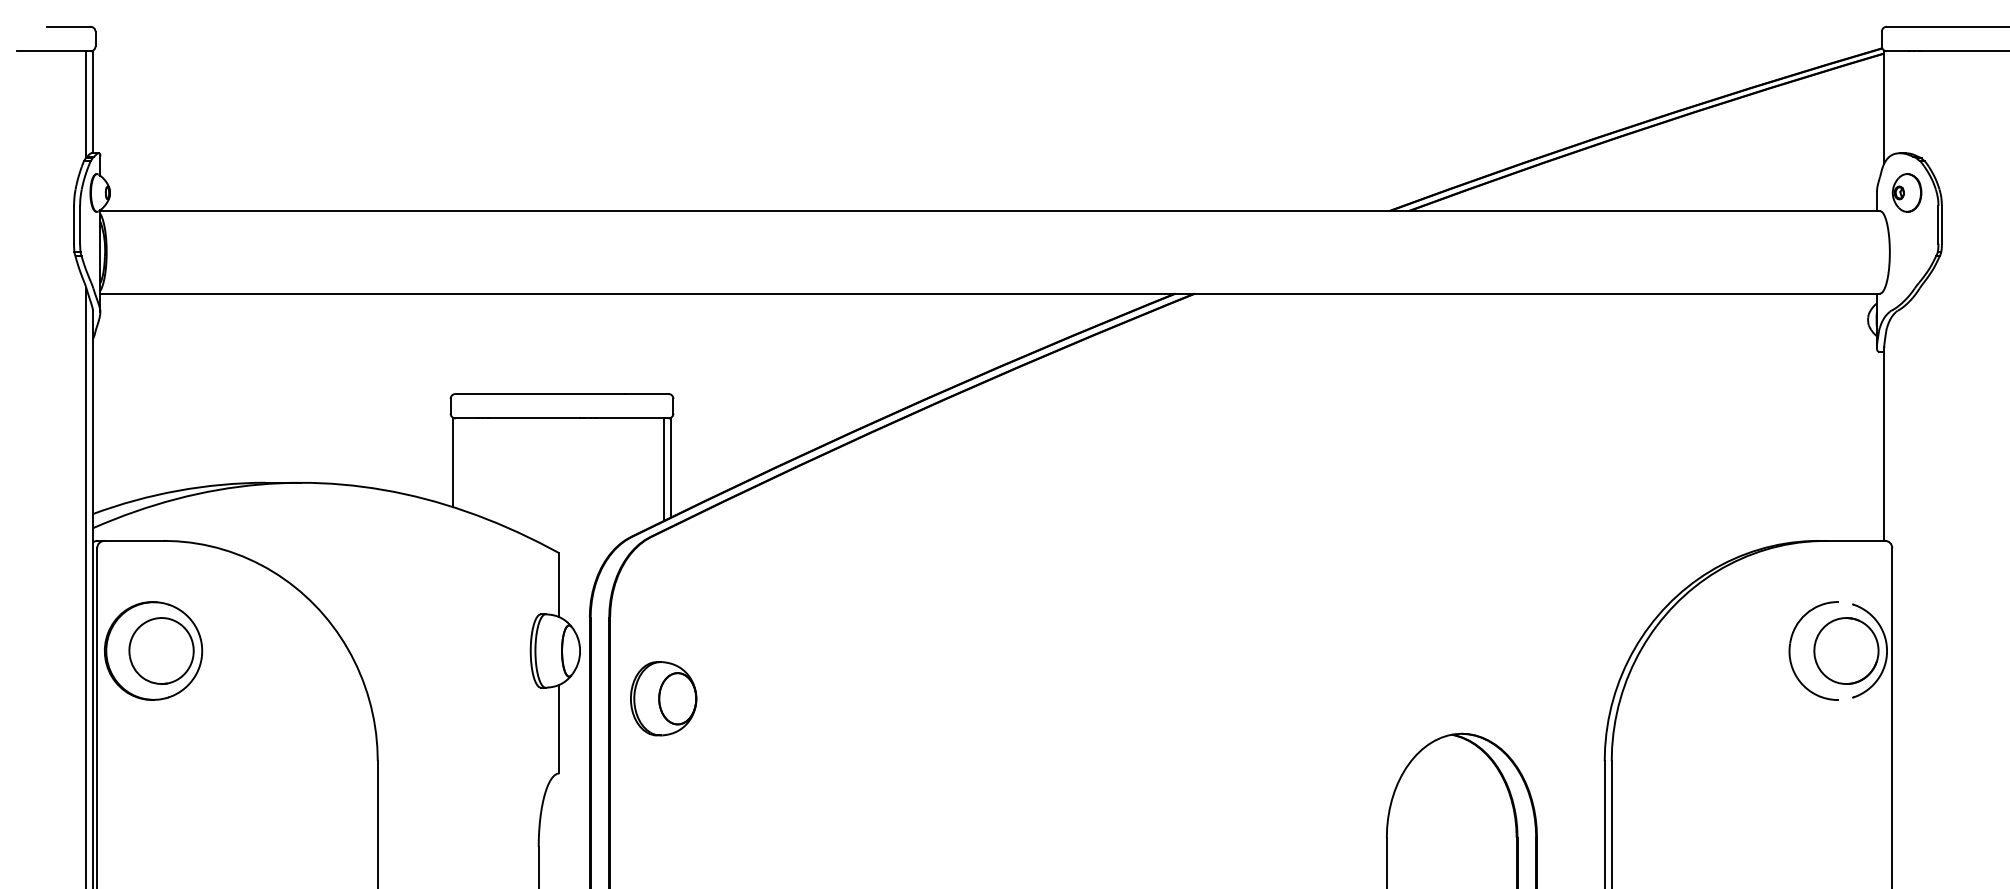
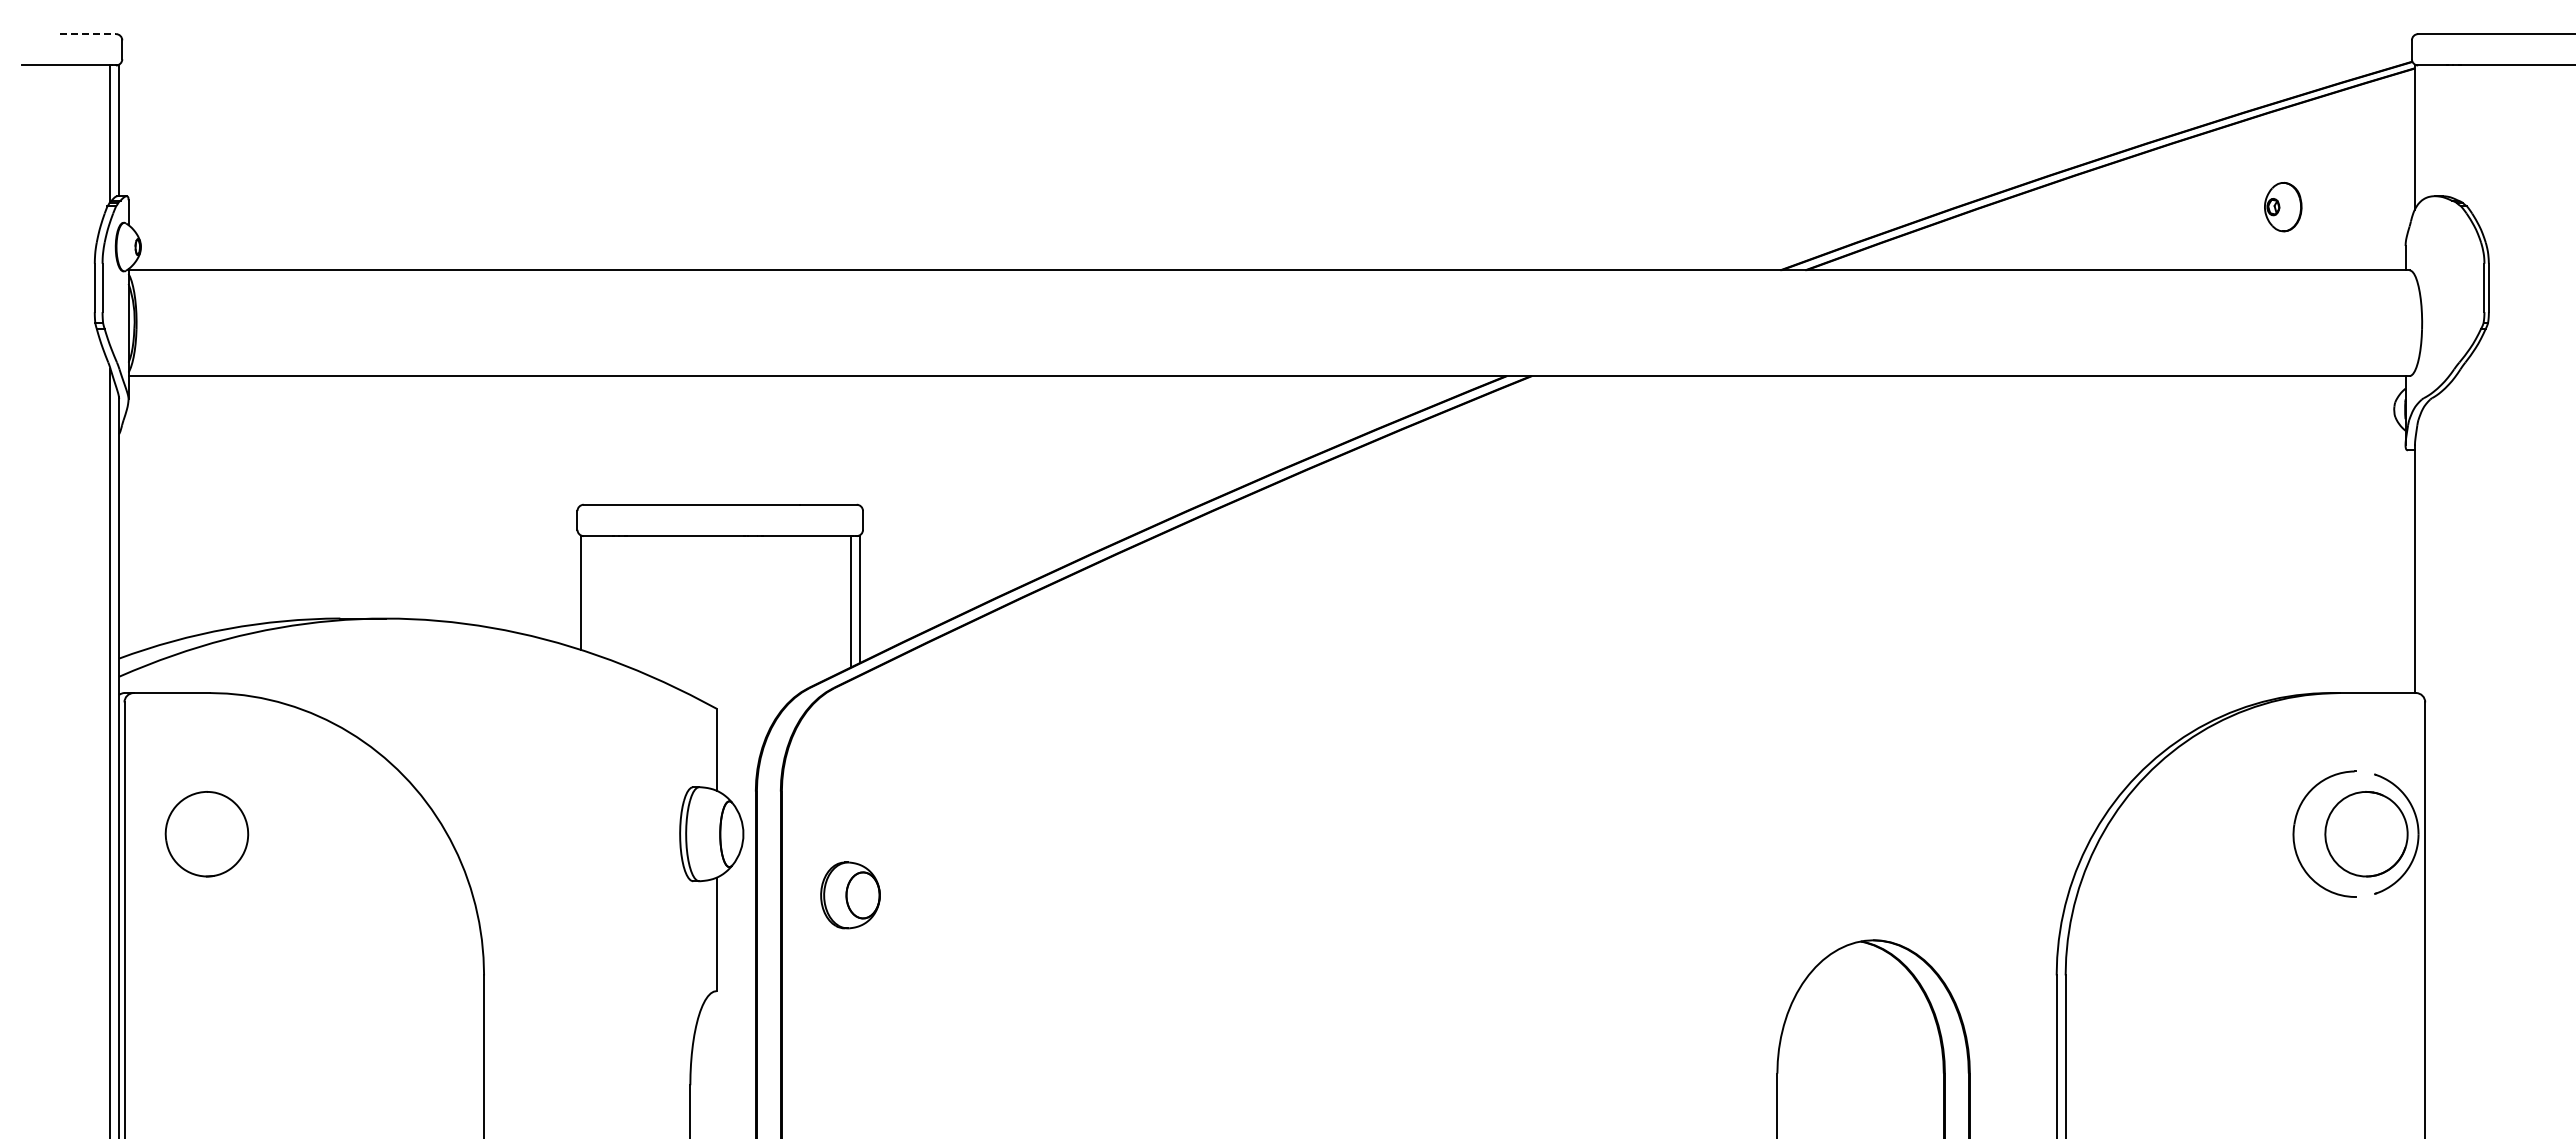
line: (69, 27) -> (88, 34), solid -> dashed
part: (1907, 193) -> (2283, 207), moved
part: (153, 650) -> (196, 833), removed
part: (663, 698) -> (850, 895), size x0.7

